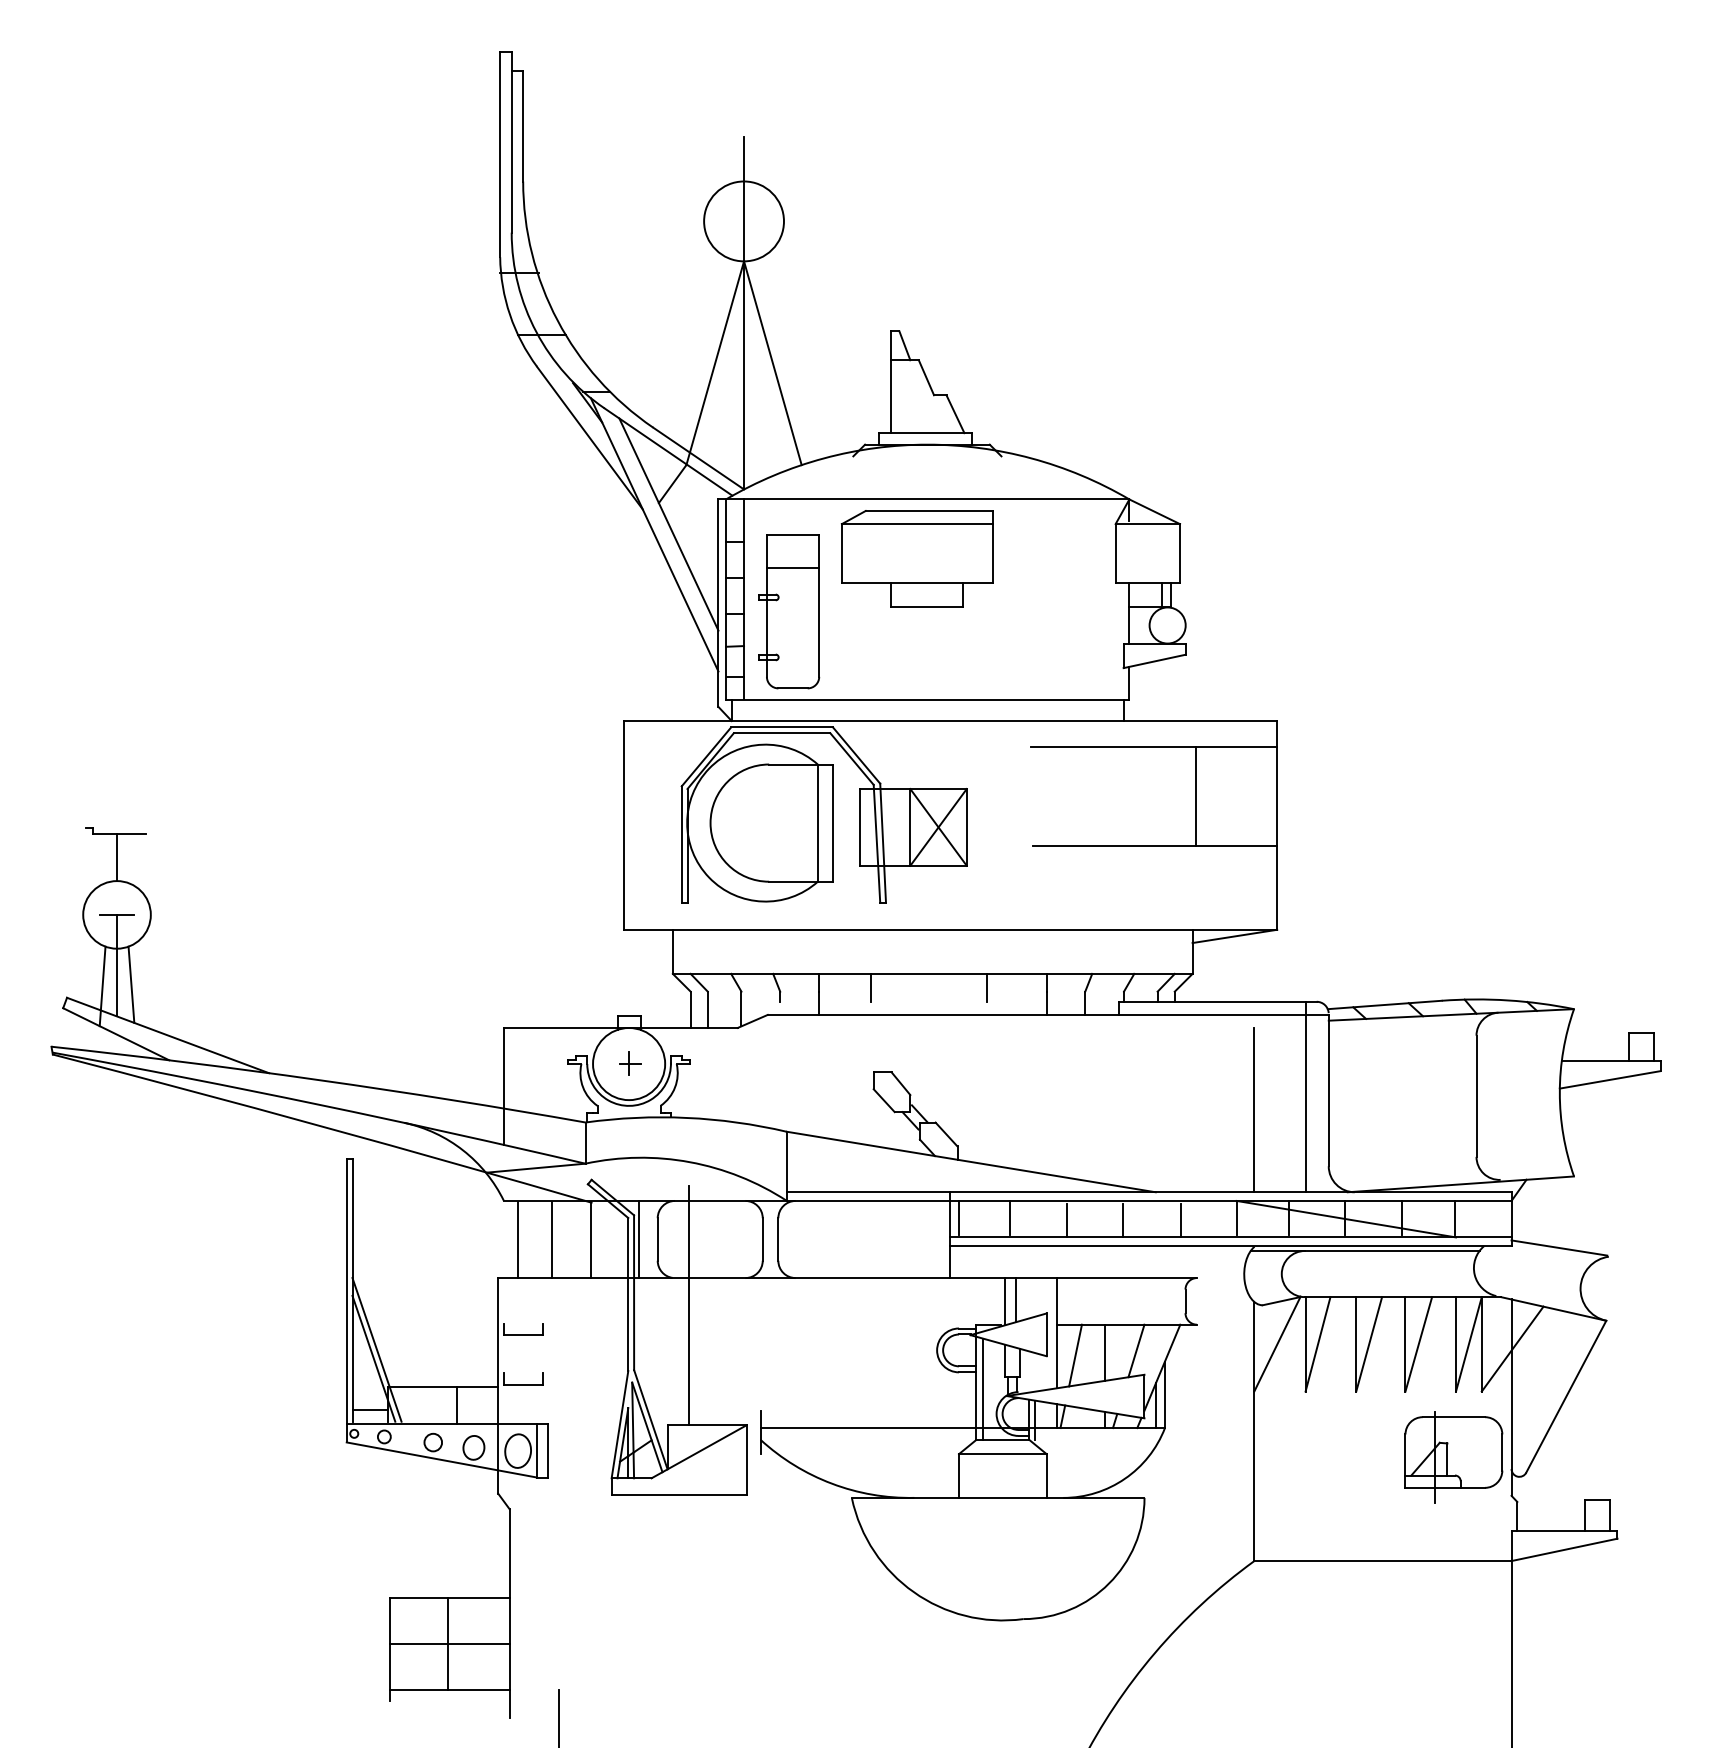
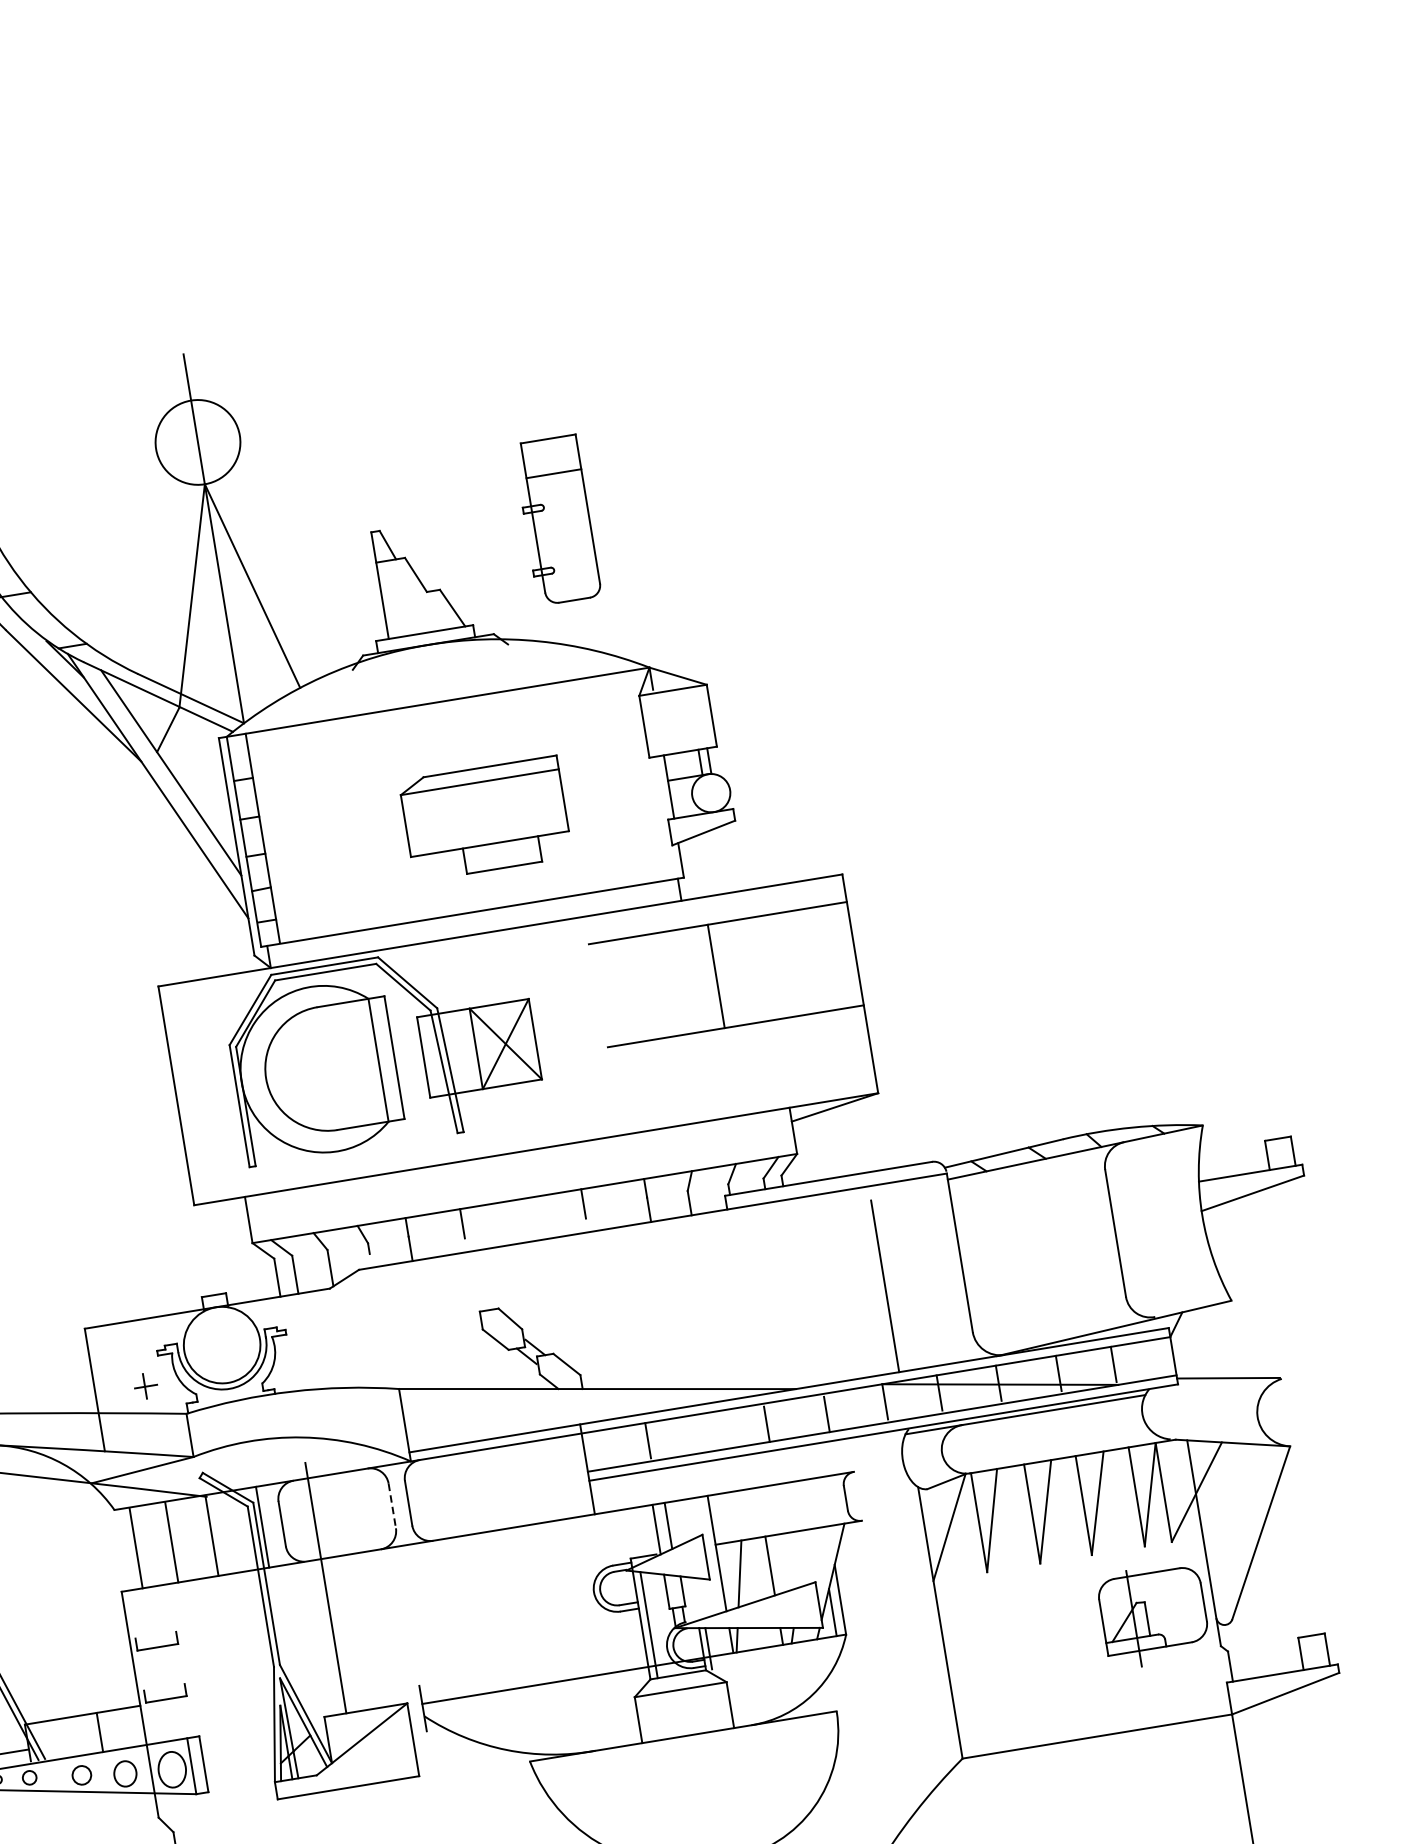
part: (916, 558) -> (484, 818), moved
part: (789, 611) -> (557, 520), moved
line: (1196, 796) -> (716, 976), moved
part: (630, 1063) -> (146, 1385), moved
line: (1305, 1096) -> (936, 1263), removed
line: (958, 1217) -> (593, 1449), removed
line: (1067, 1220) -> (708, 1433), removed
line: (762, 1240) -> (392, 1507), solid -> dashed
line: (1136, 1350) -> (802, 1558), removed

